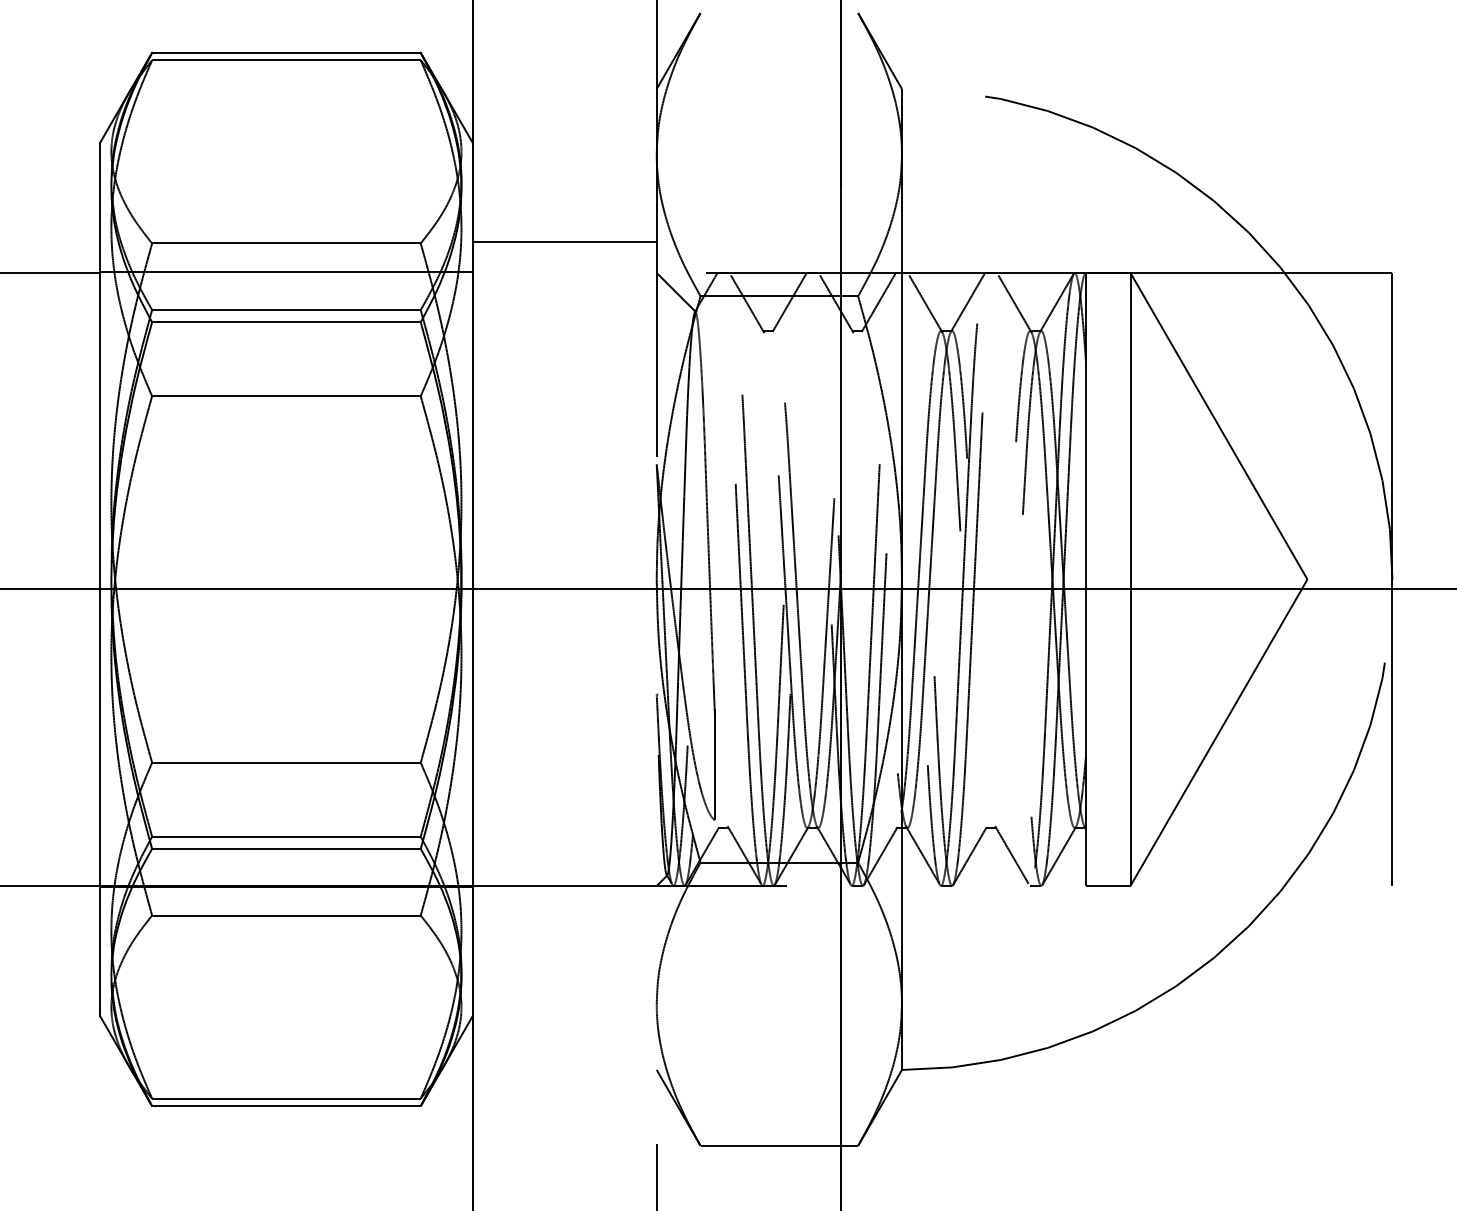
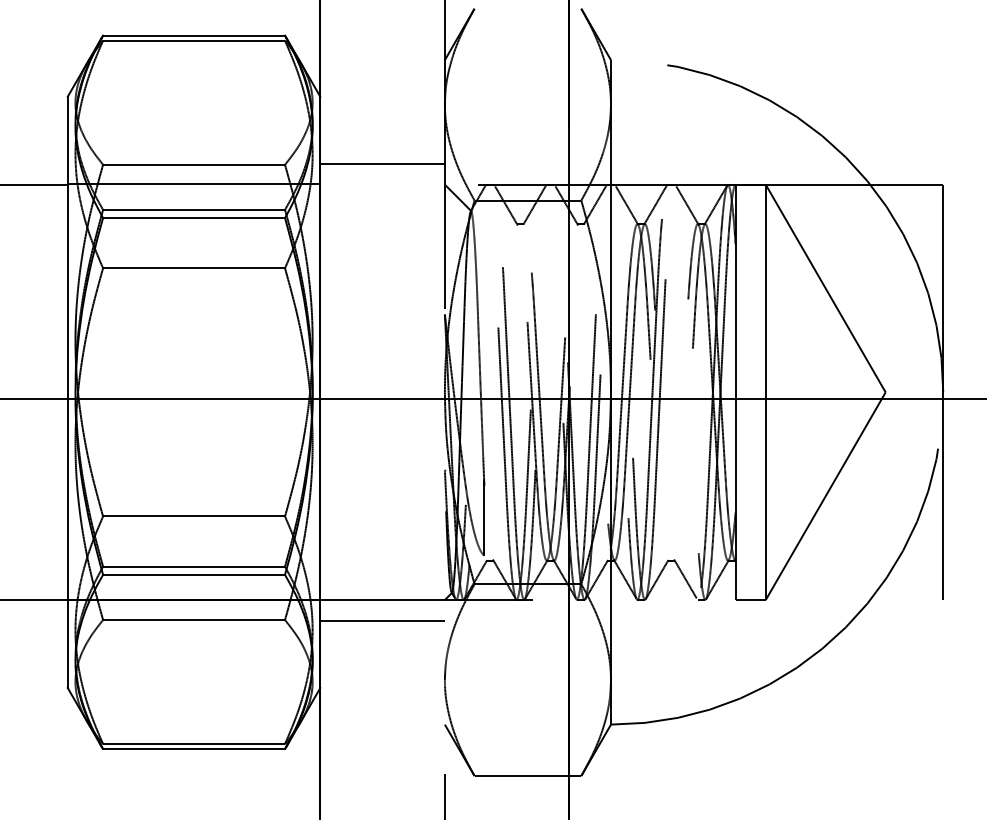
line: (564, 916) -> (382, 620), added

